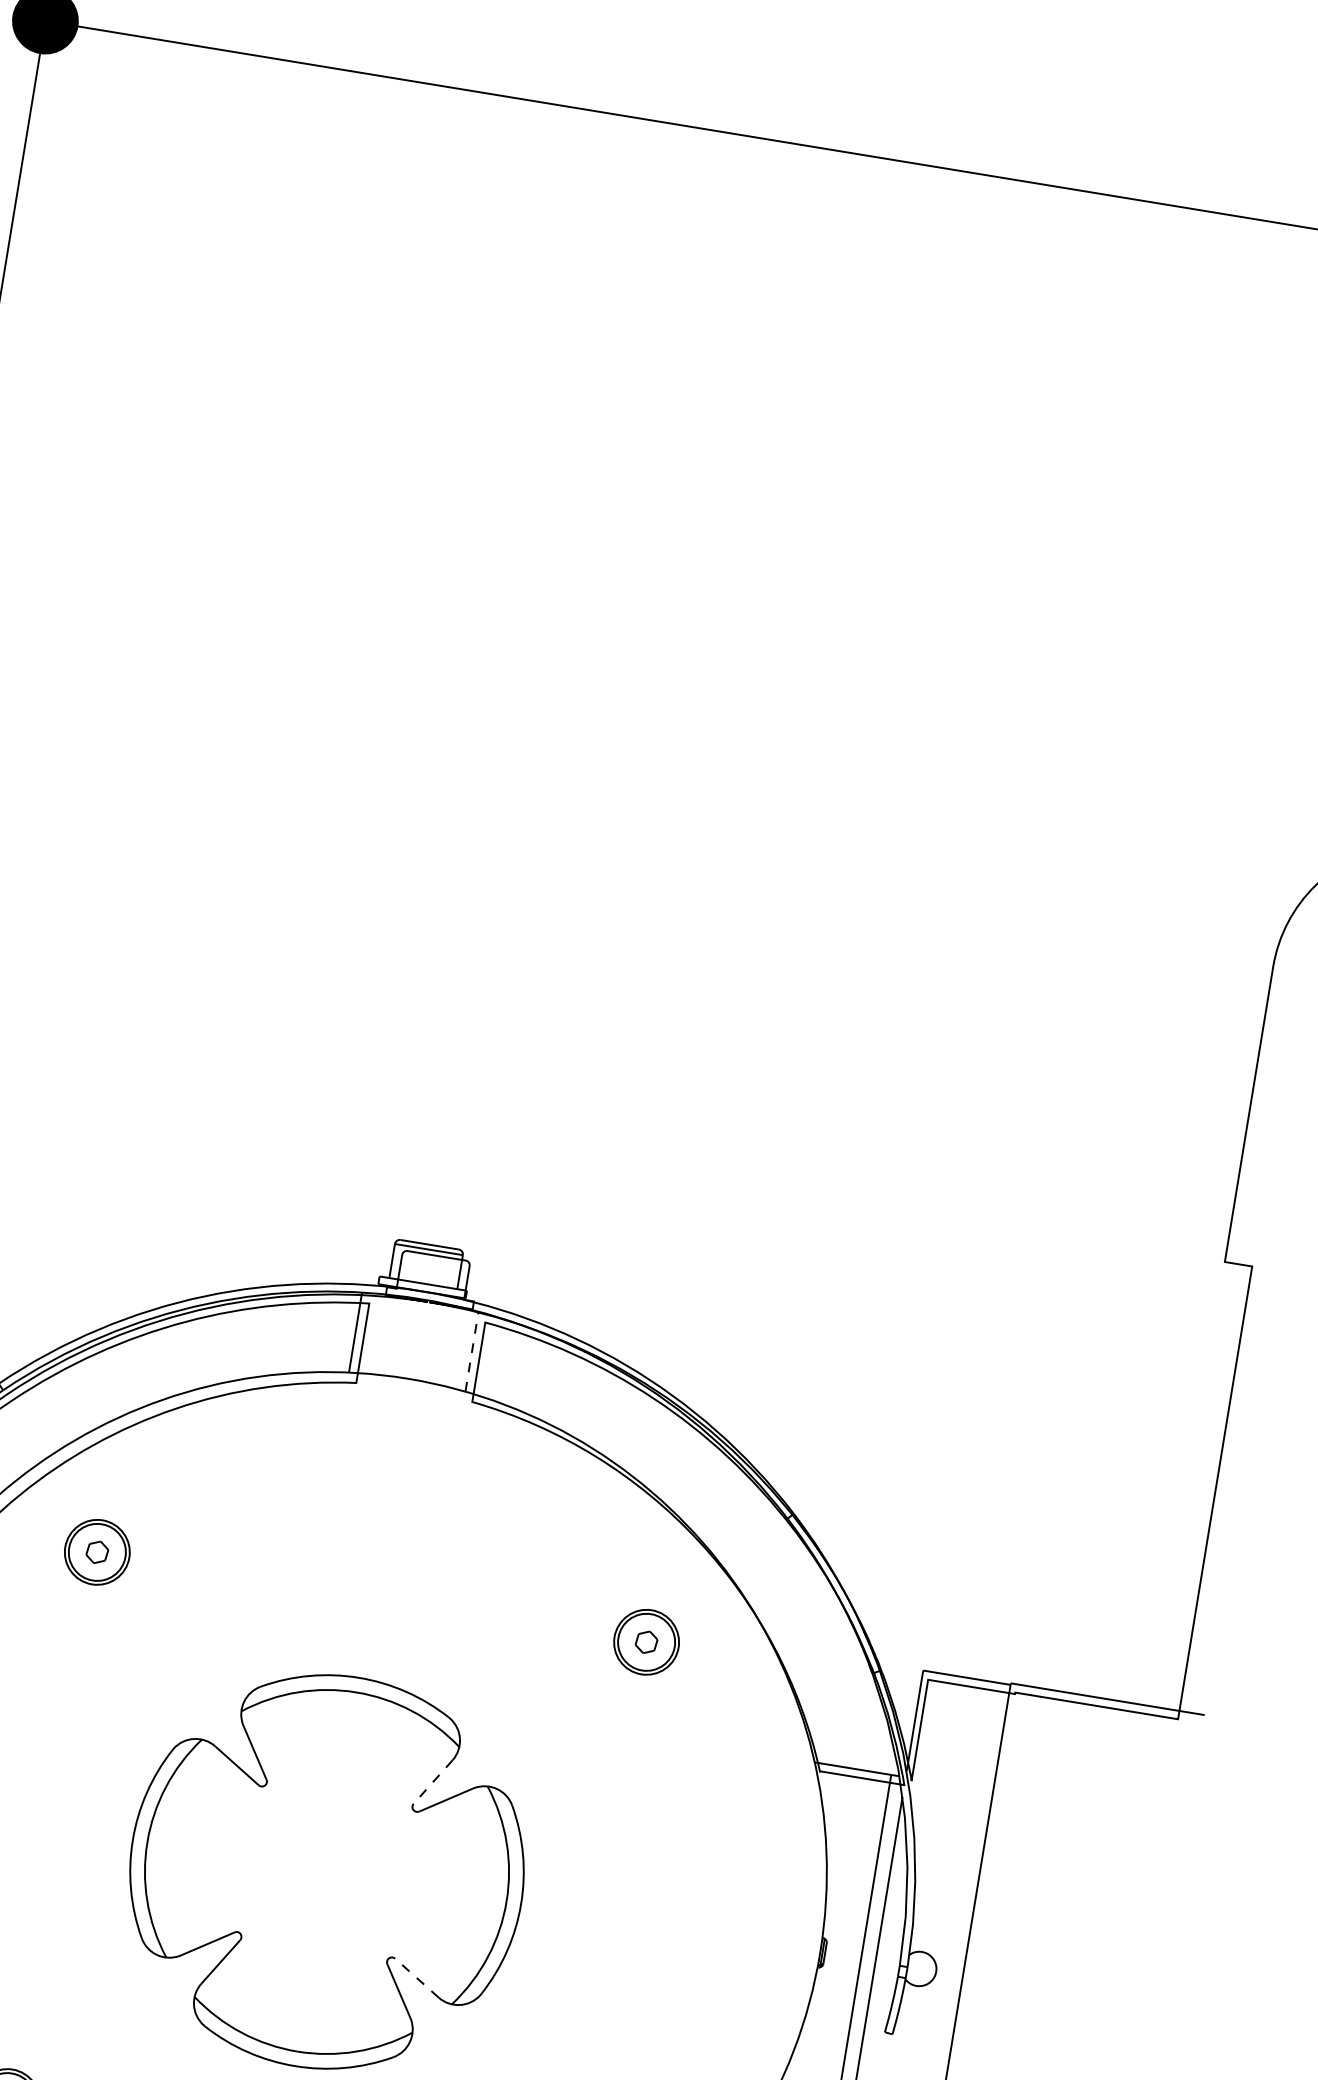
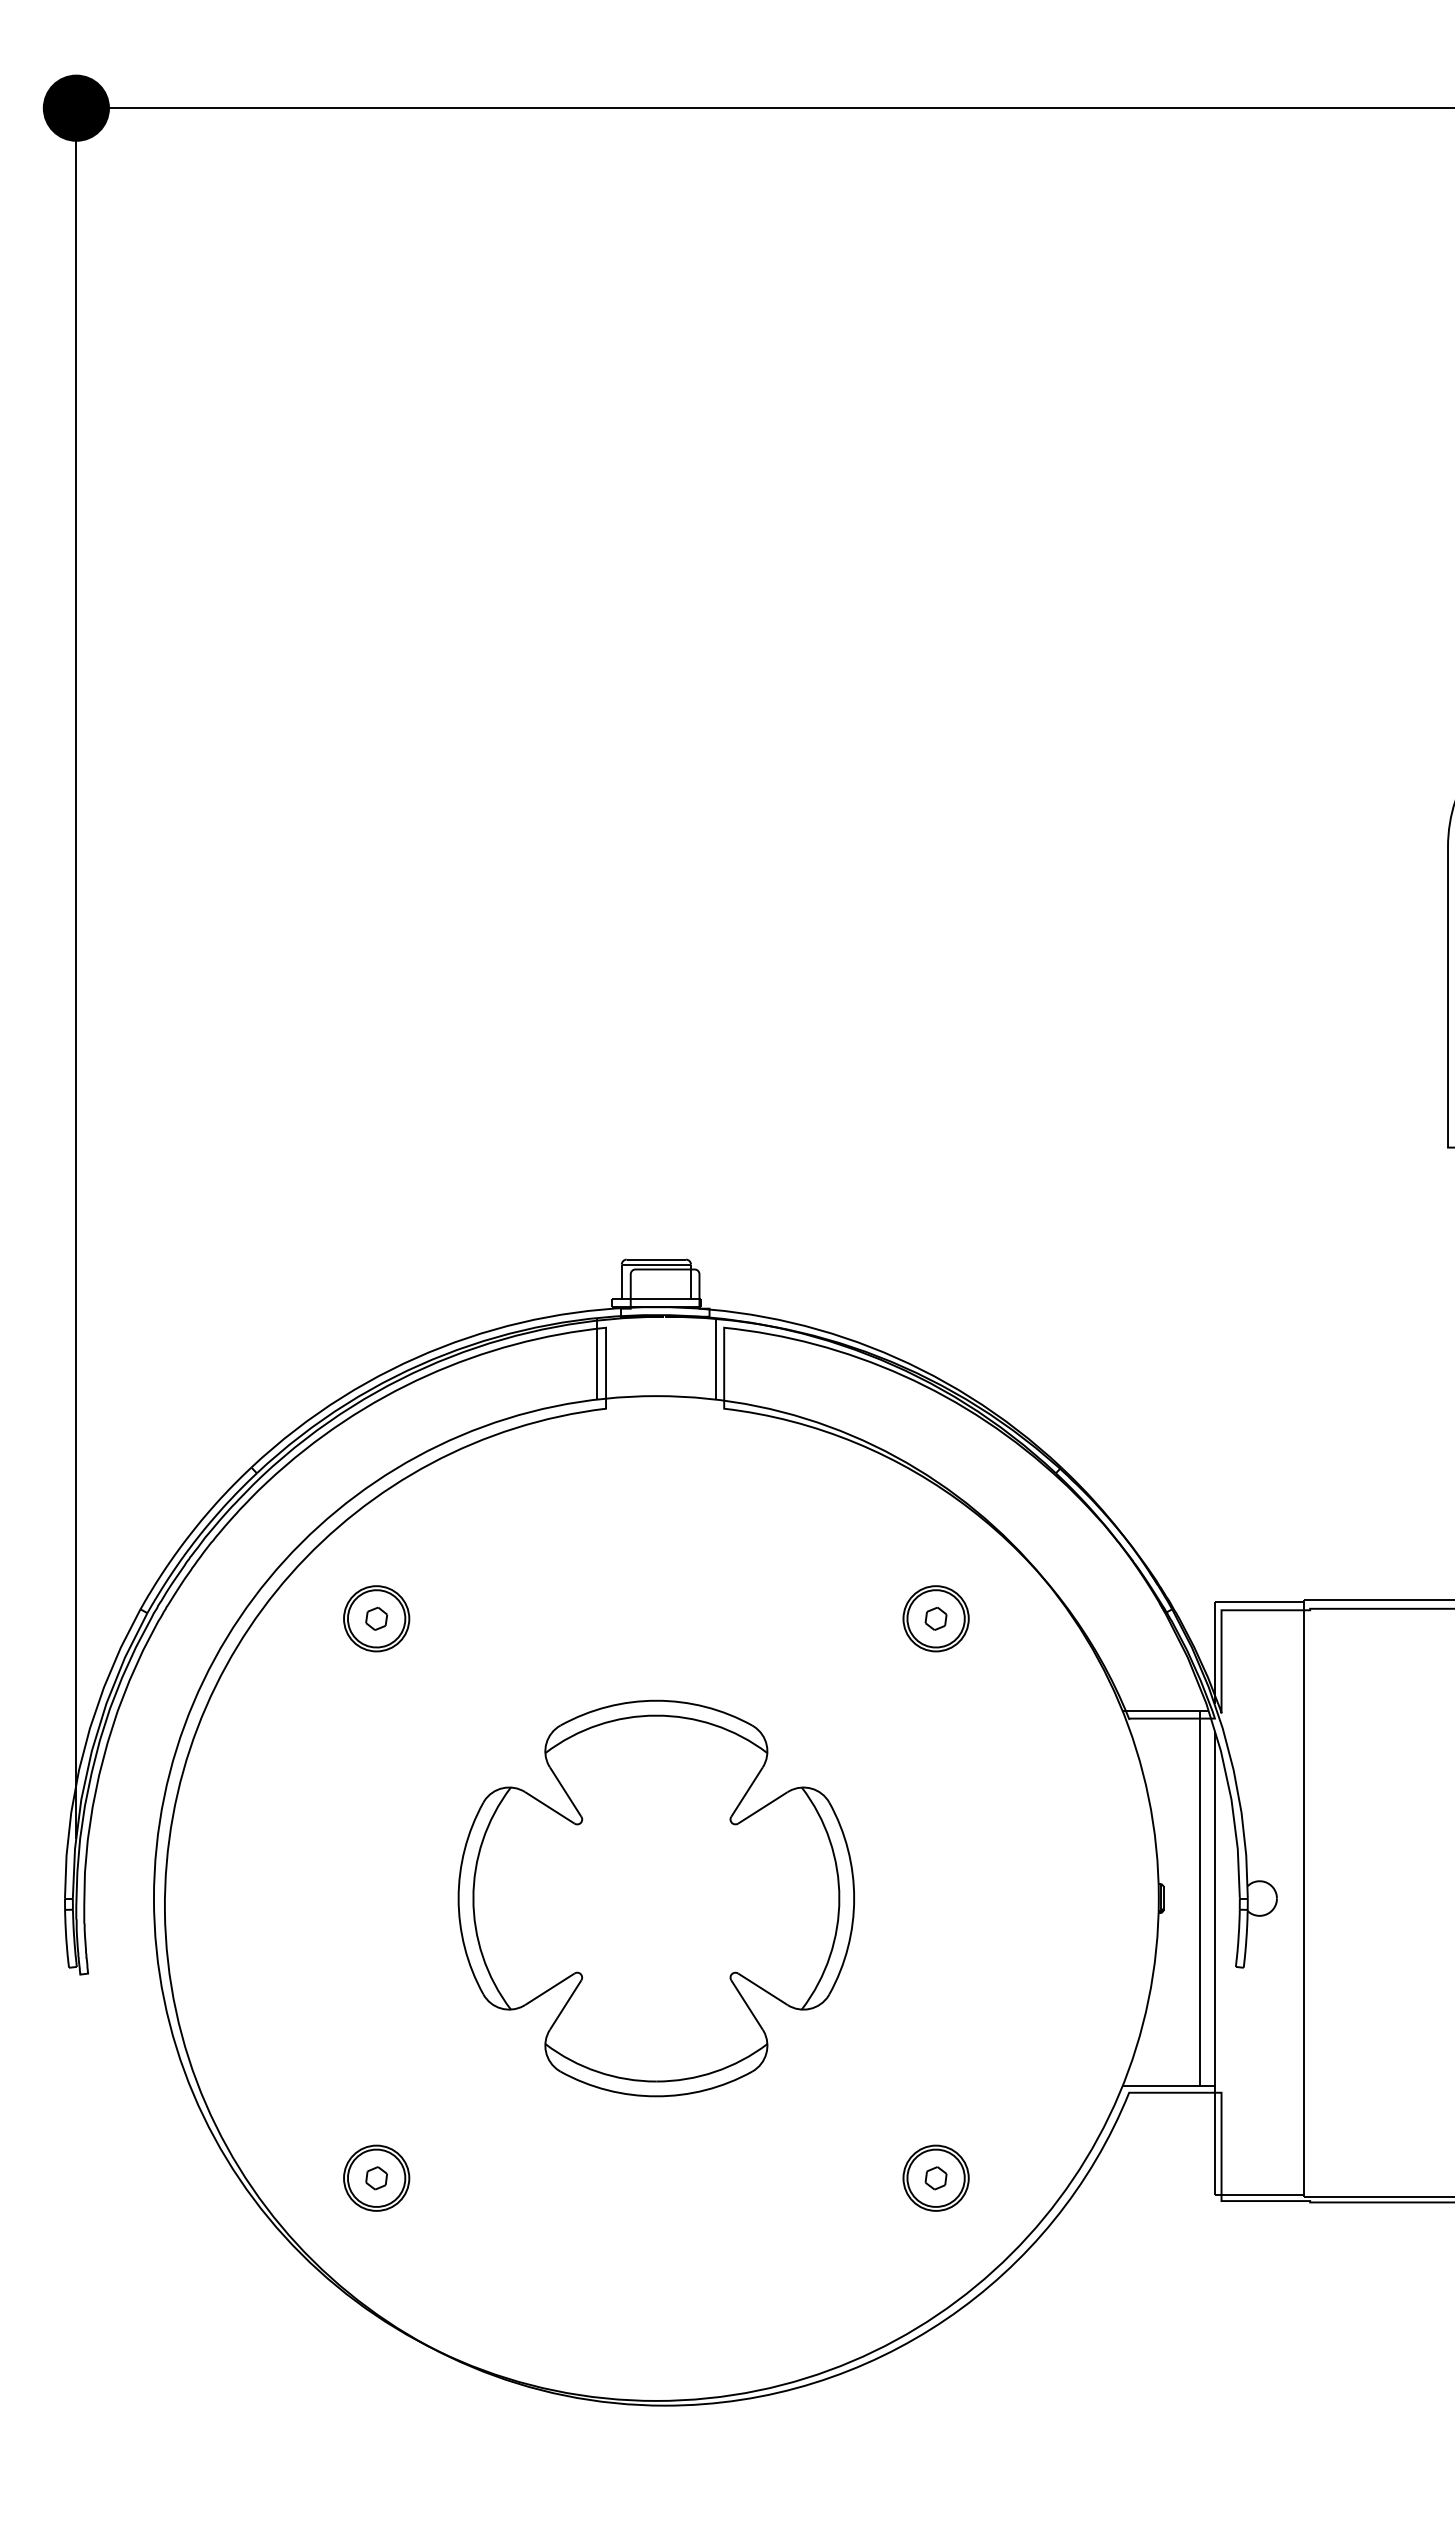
line: (471, 1351) -> (715, 1358), dashed -> solid
line: (432, 1782) -> (746, 1792), dashed -> solid
line: (416, 1978) -> (762, 1989), dashed -> solid

